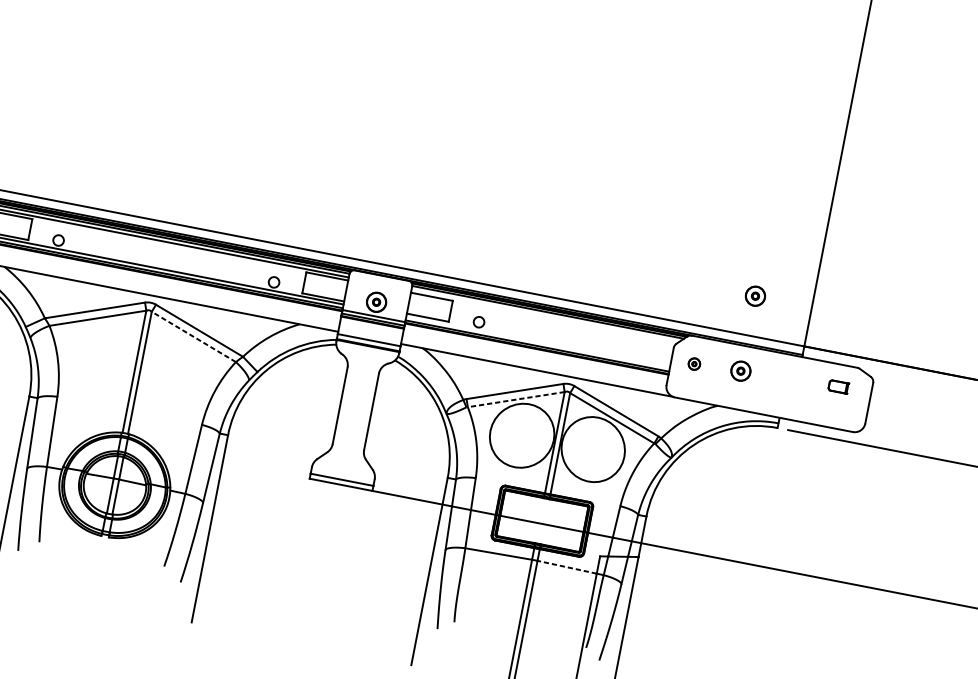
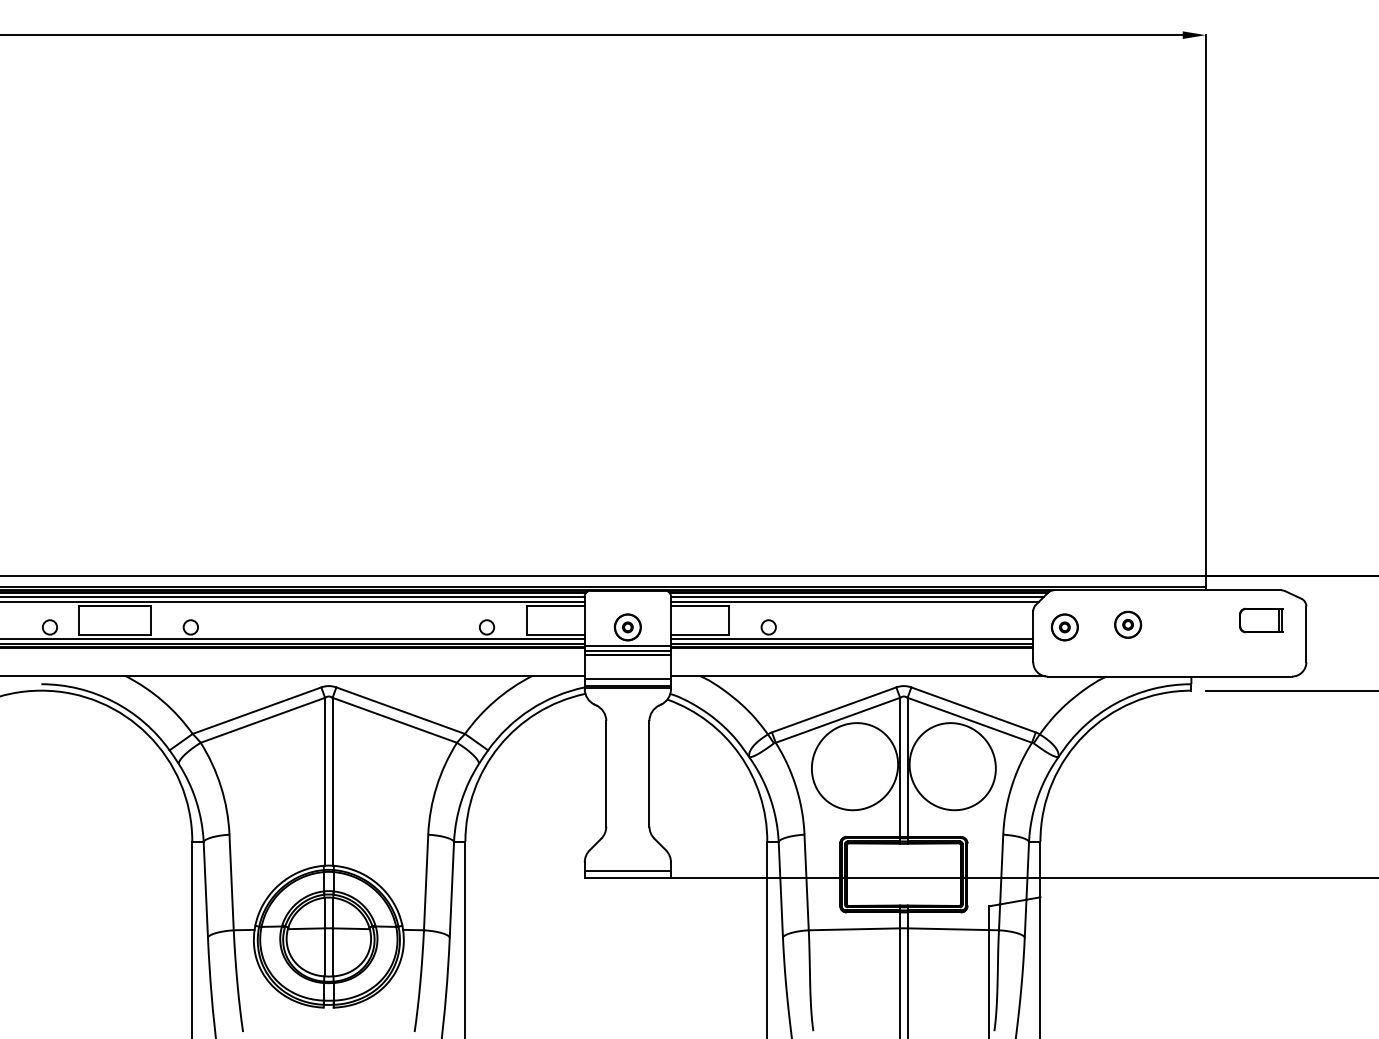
part: (755, 296) -> (1128, 521), removed
line: (545, 315) -> (855, 601), added
line: (193, 337) -> (394, 720), dashed -> solid
line: (538, 342) -> (852, 638), added
part: (694, 364) -> (1064, 627), size x1.67
part: (838, 386) -> (1261, 620), size x1.67
line: (515, 399) -> (837, 720), dashed -> solid
line: (567, 567) -> (948, 929), dashed -> solid

